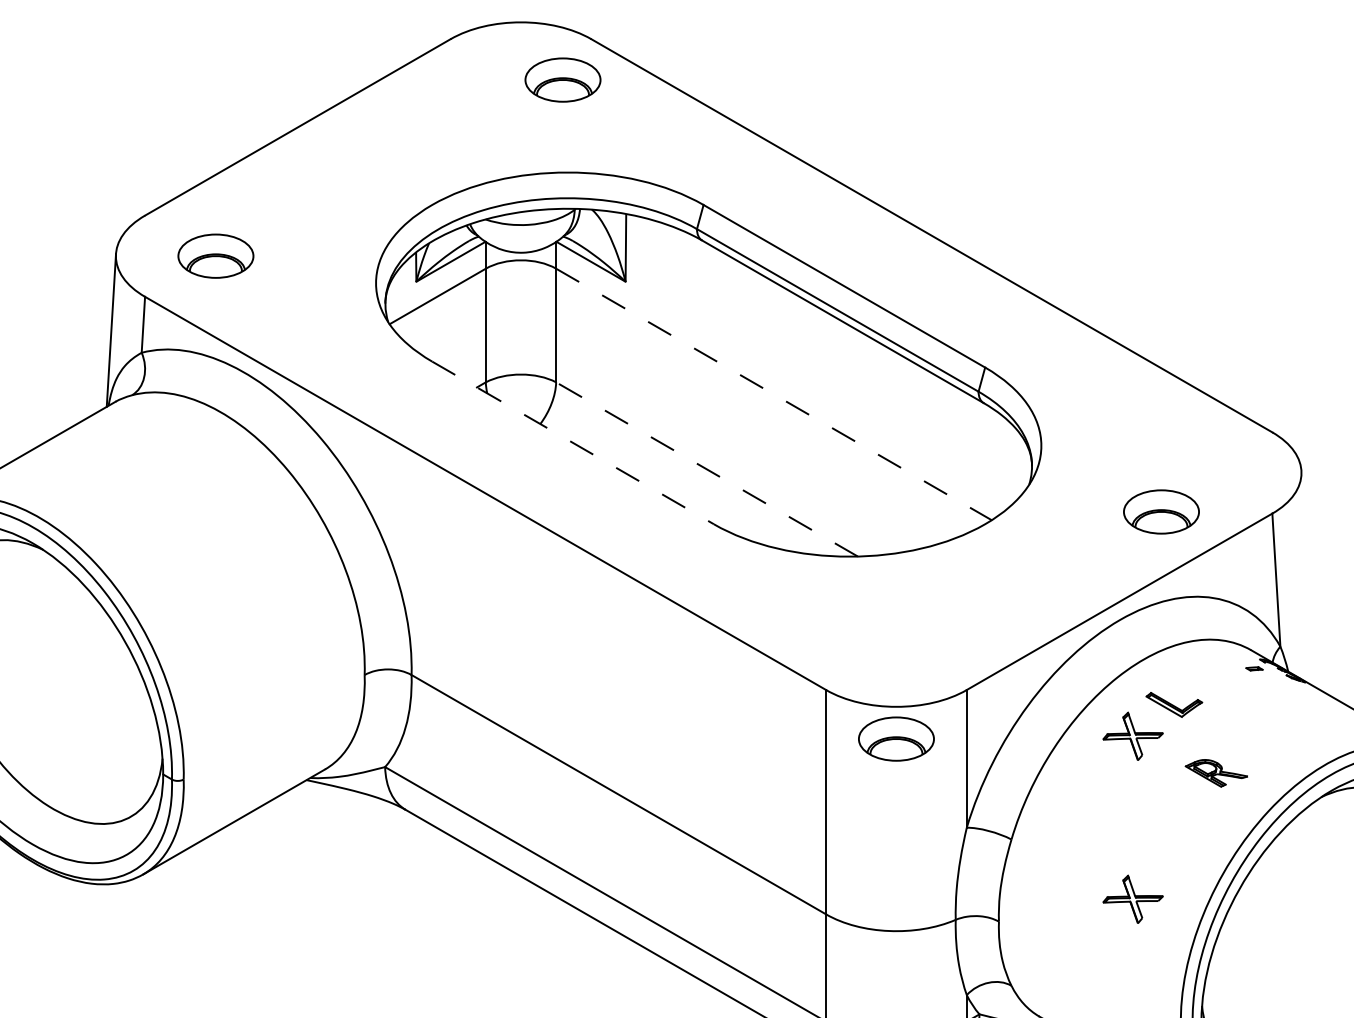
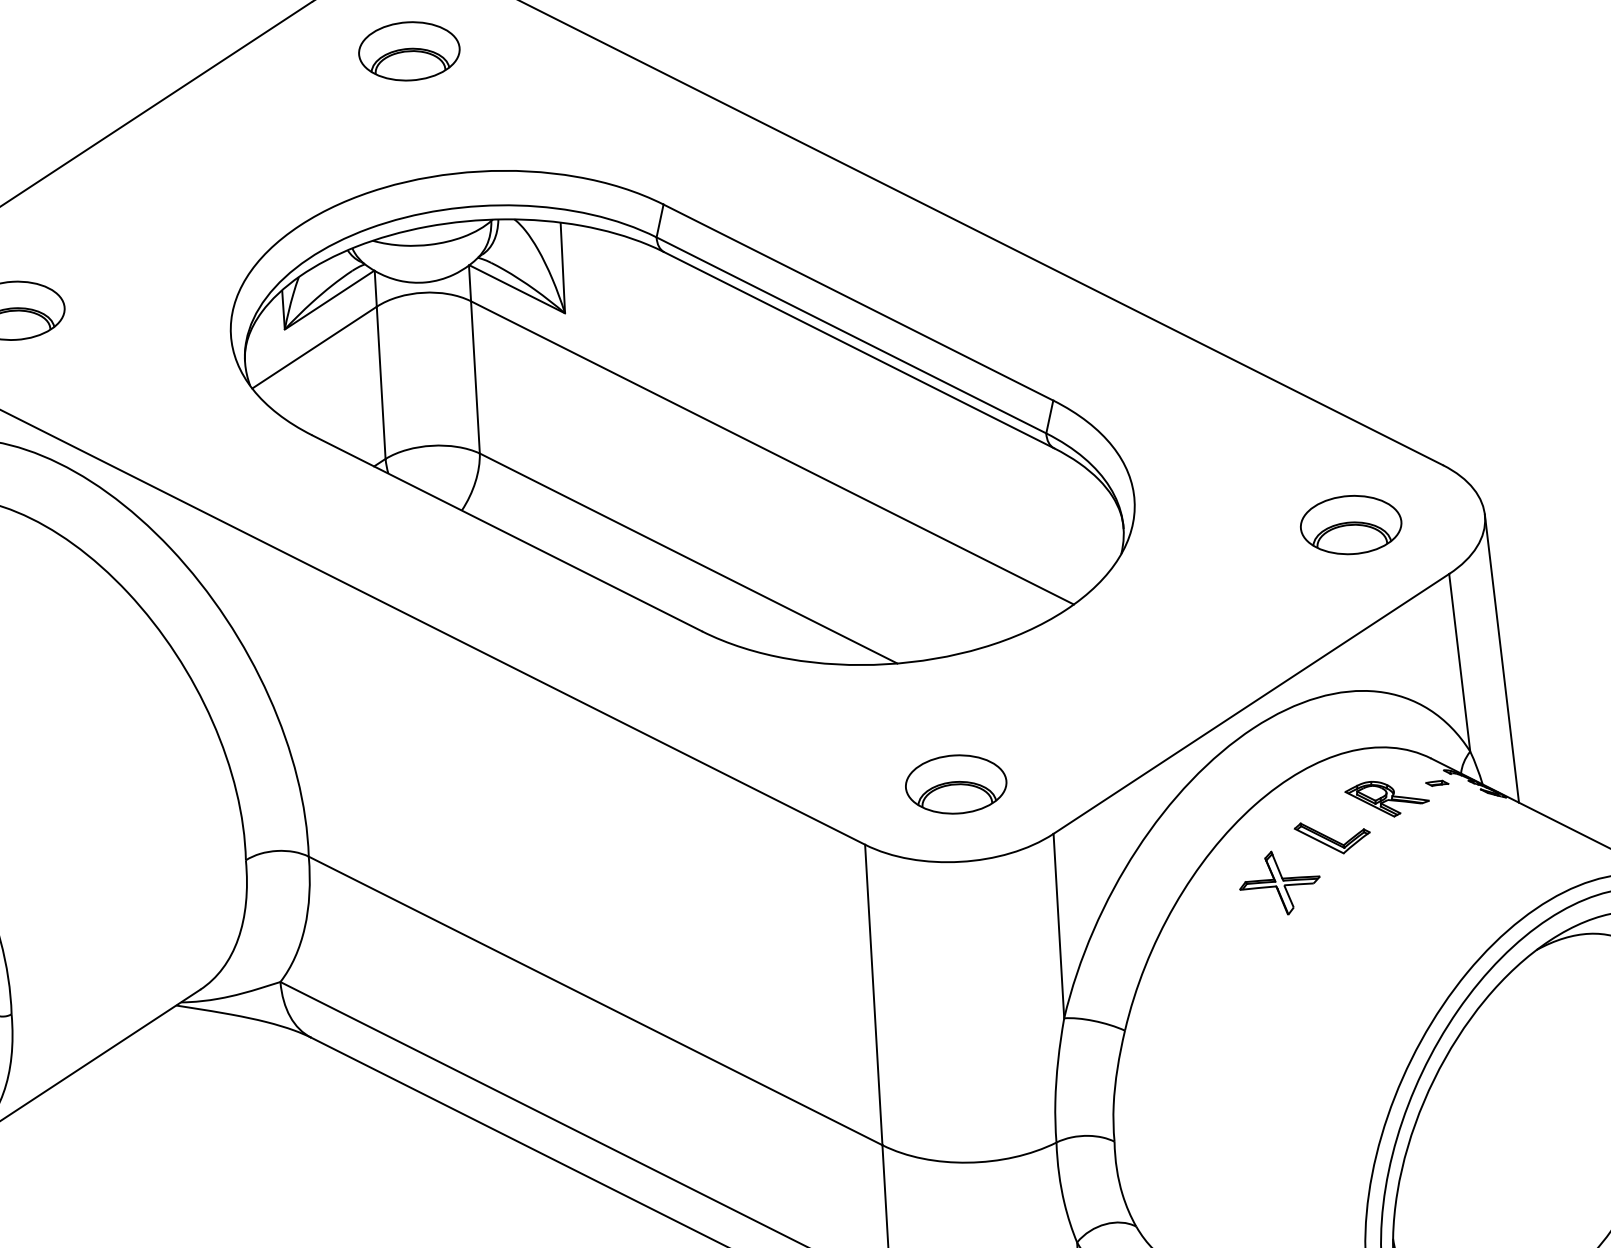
part: (562, 79) -> (408, 50), moved
line: (774, 394) -> (773, 452), dashed -> solid
line: (573, 442) -> (507, 532), dashed -> solid
line: (706, 469) -> (687, 558), dashed -> solid
part: (1161, 511) -> (1351, 524), moved
line: (1307, 578) -> (1501, 658), added
part: (896, 738) -> (956, 783), moved
part: (1215, 773) -> (1385, 799), moved
part: (1132, 898) -> (1291, 1100), removed

